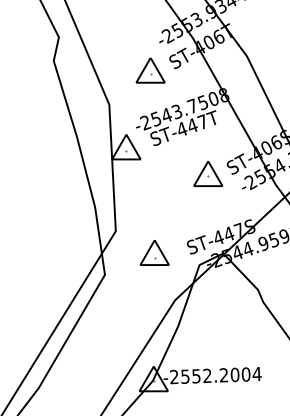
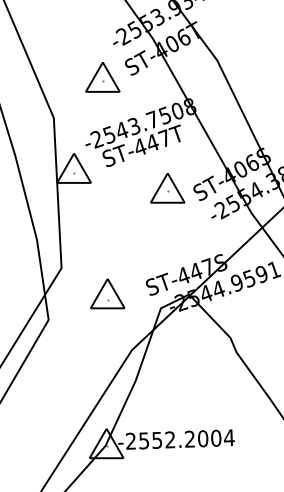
part: (208, 173) -> (168, 187), moved

